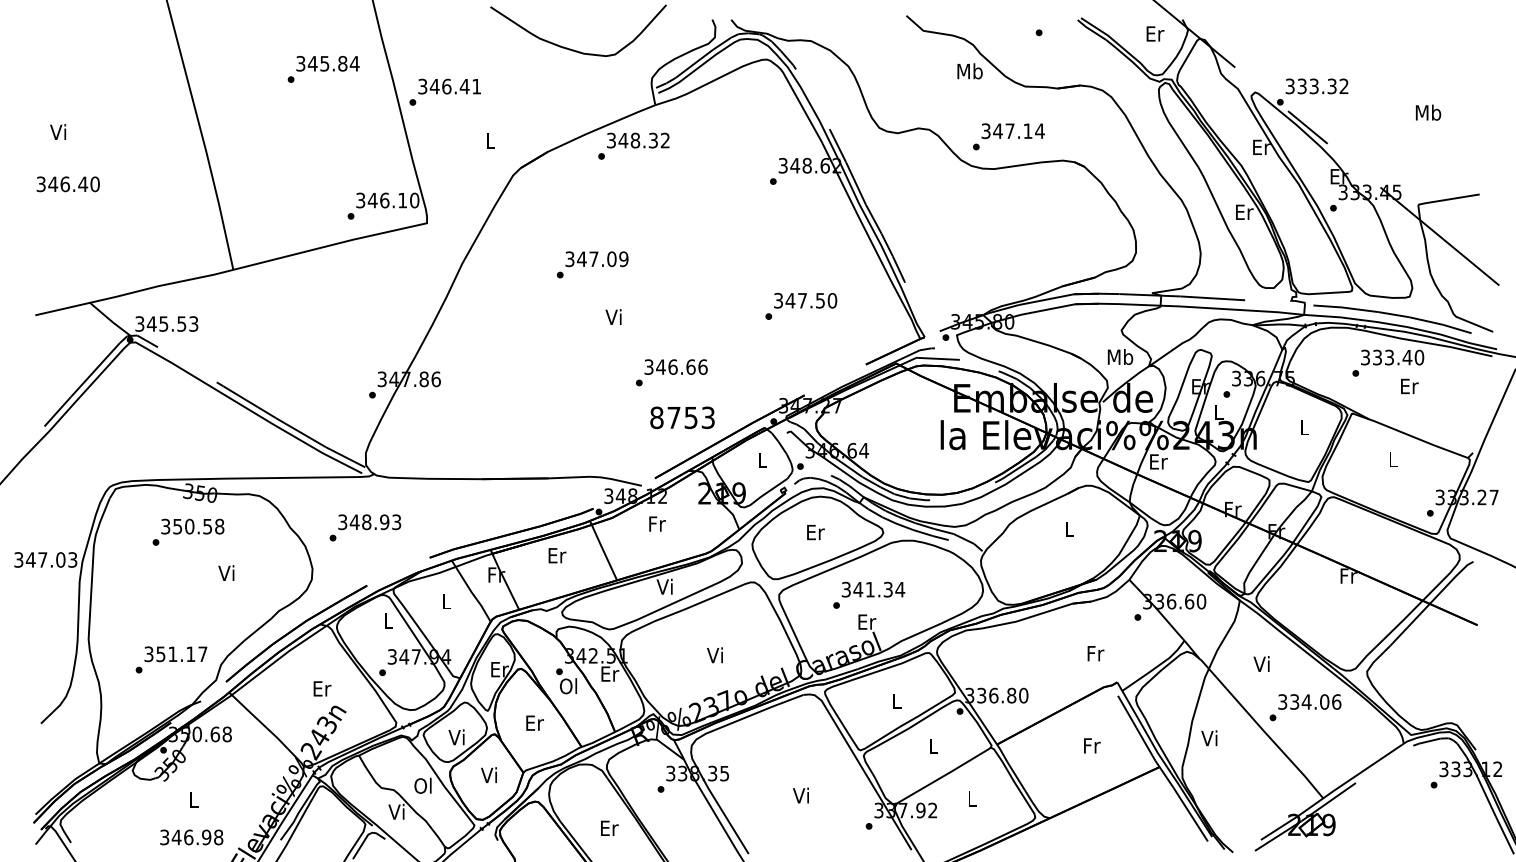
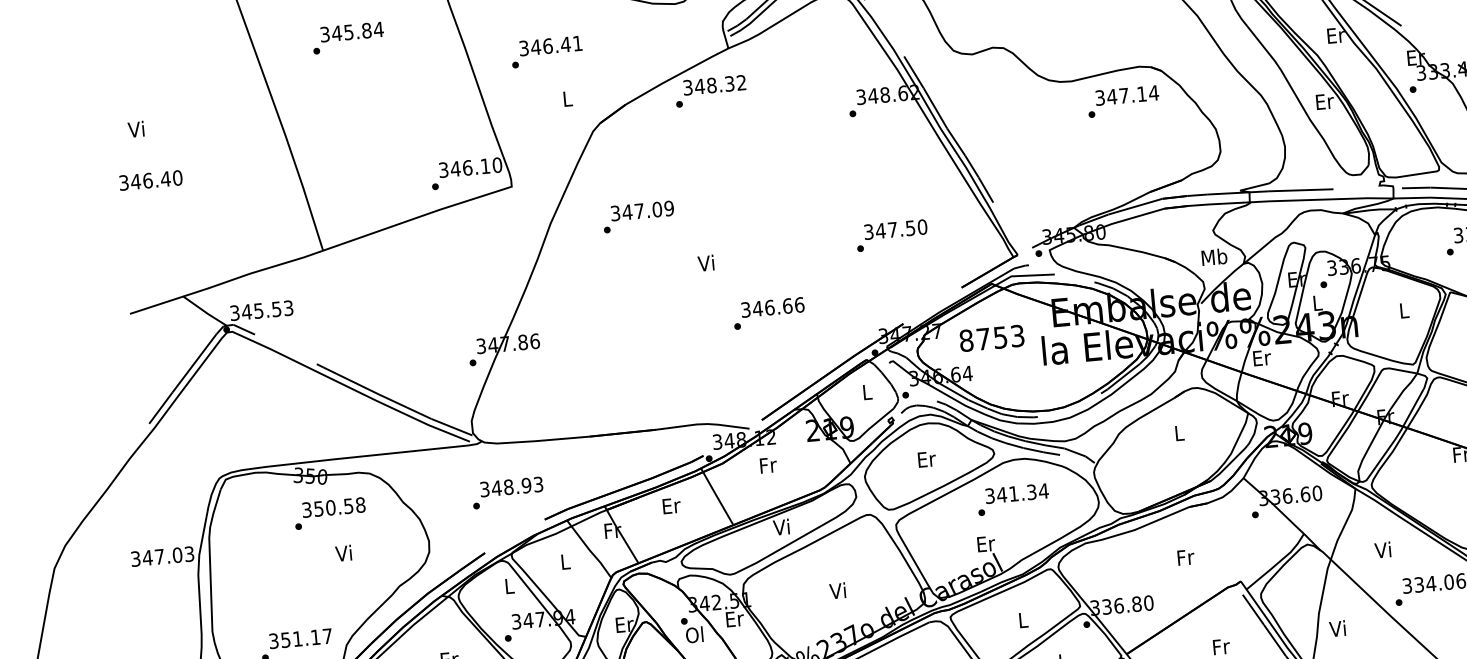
text: (323, 69) -> (348, 38), moved
text: (444, 91) -> (546, 51), moved
text: (1008, 136) -> (1123, 101), moved
text: (592, 264) -> (638, 216), moved
text: (682, 417) -> (991, 338), moved
text: (365, 527) -> (507, 492), moved
text: (188, 531) -> (330, 512), moved
text: (869, 594) -> (1013, 498), moved
text: (1095, 653) -> (1185, 557), moved

